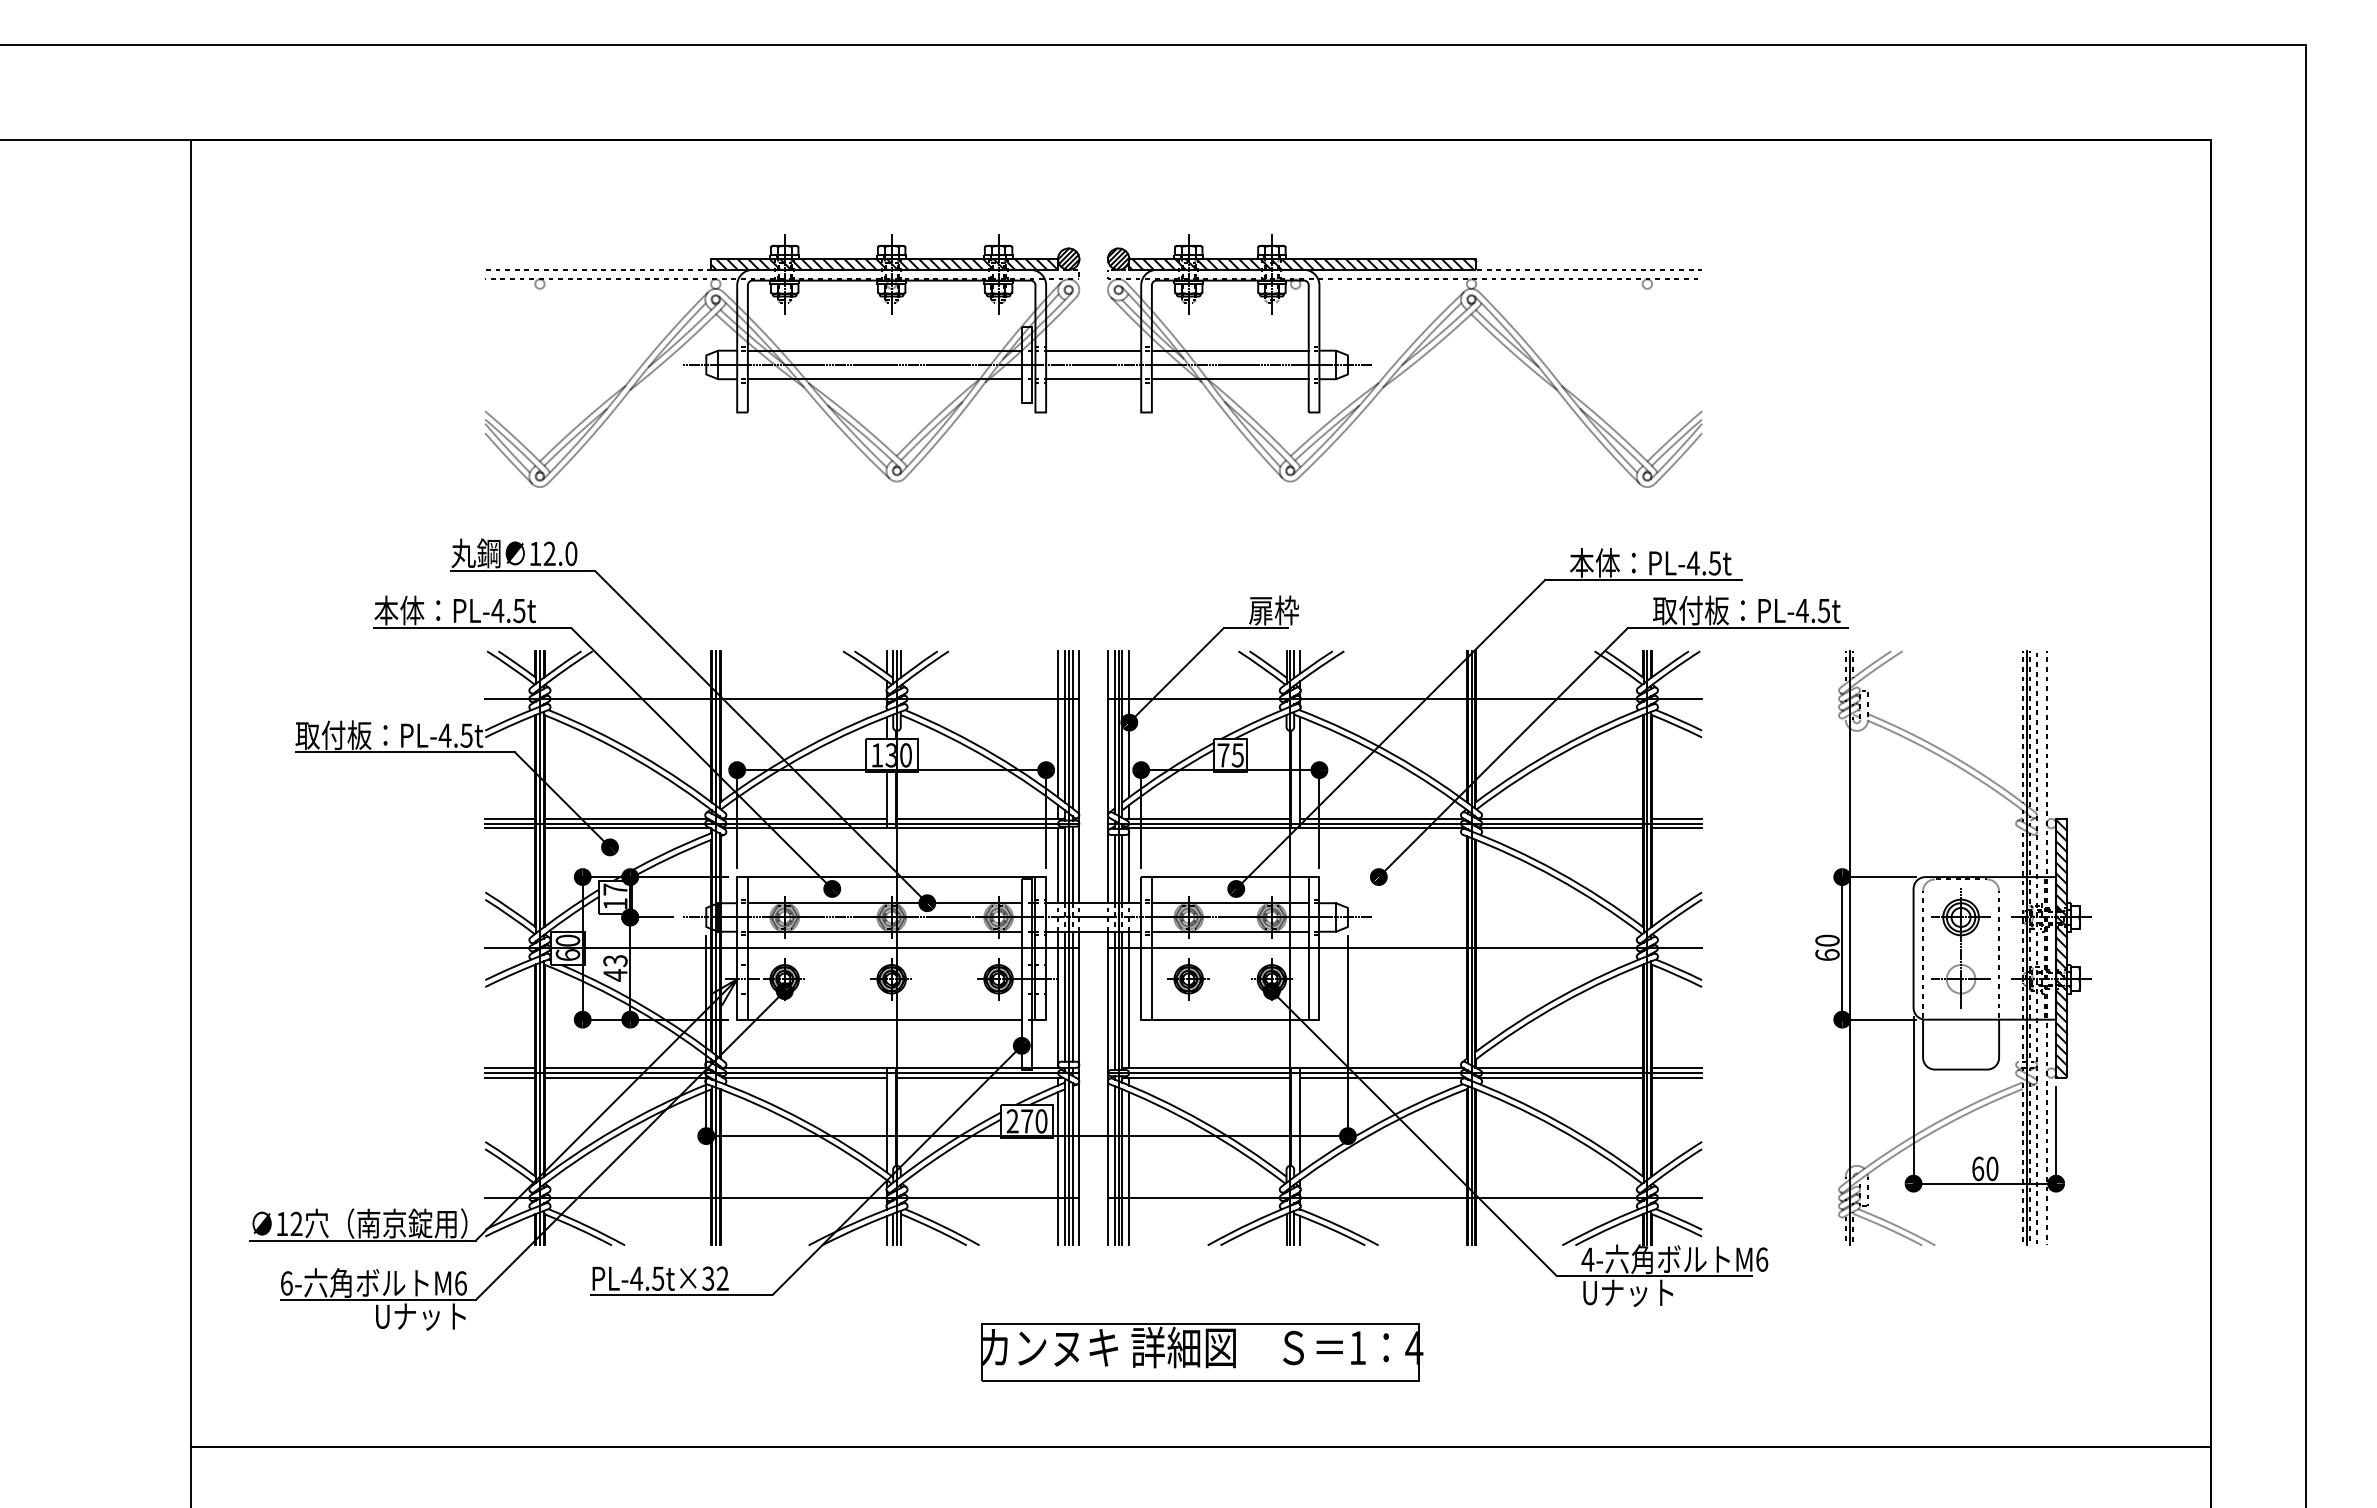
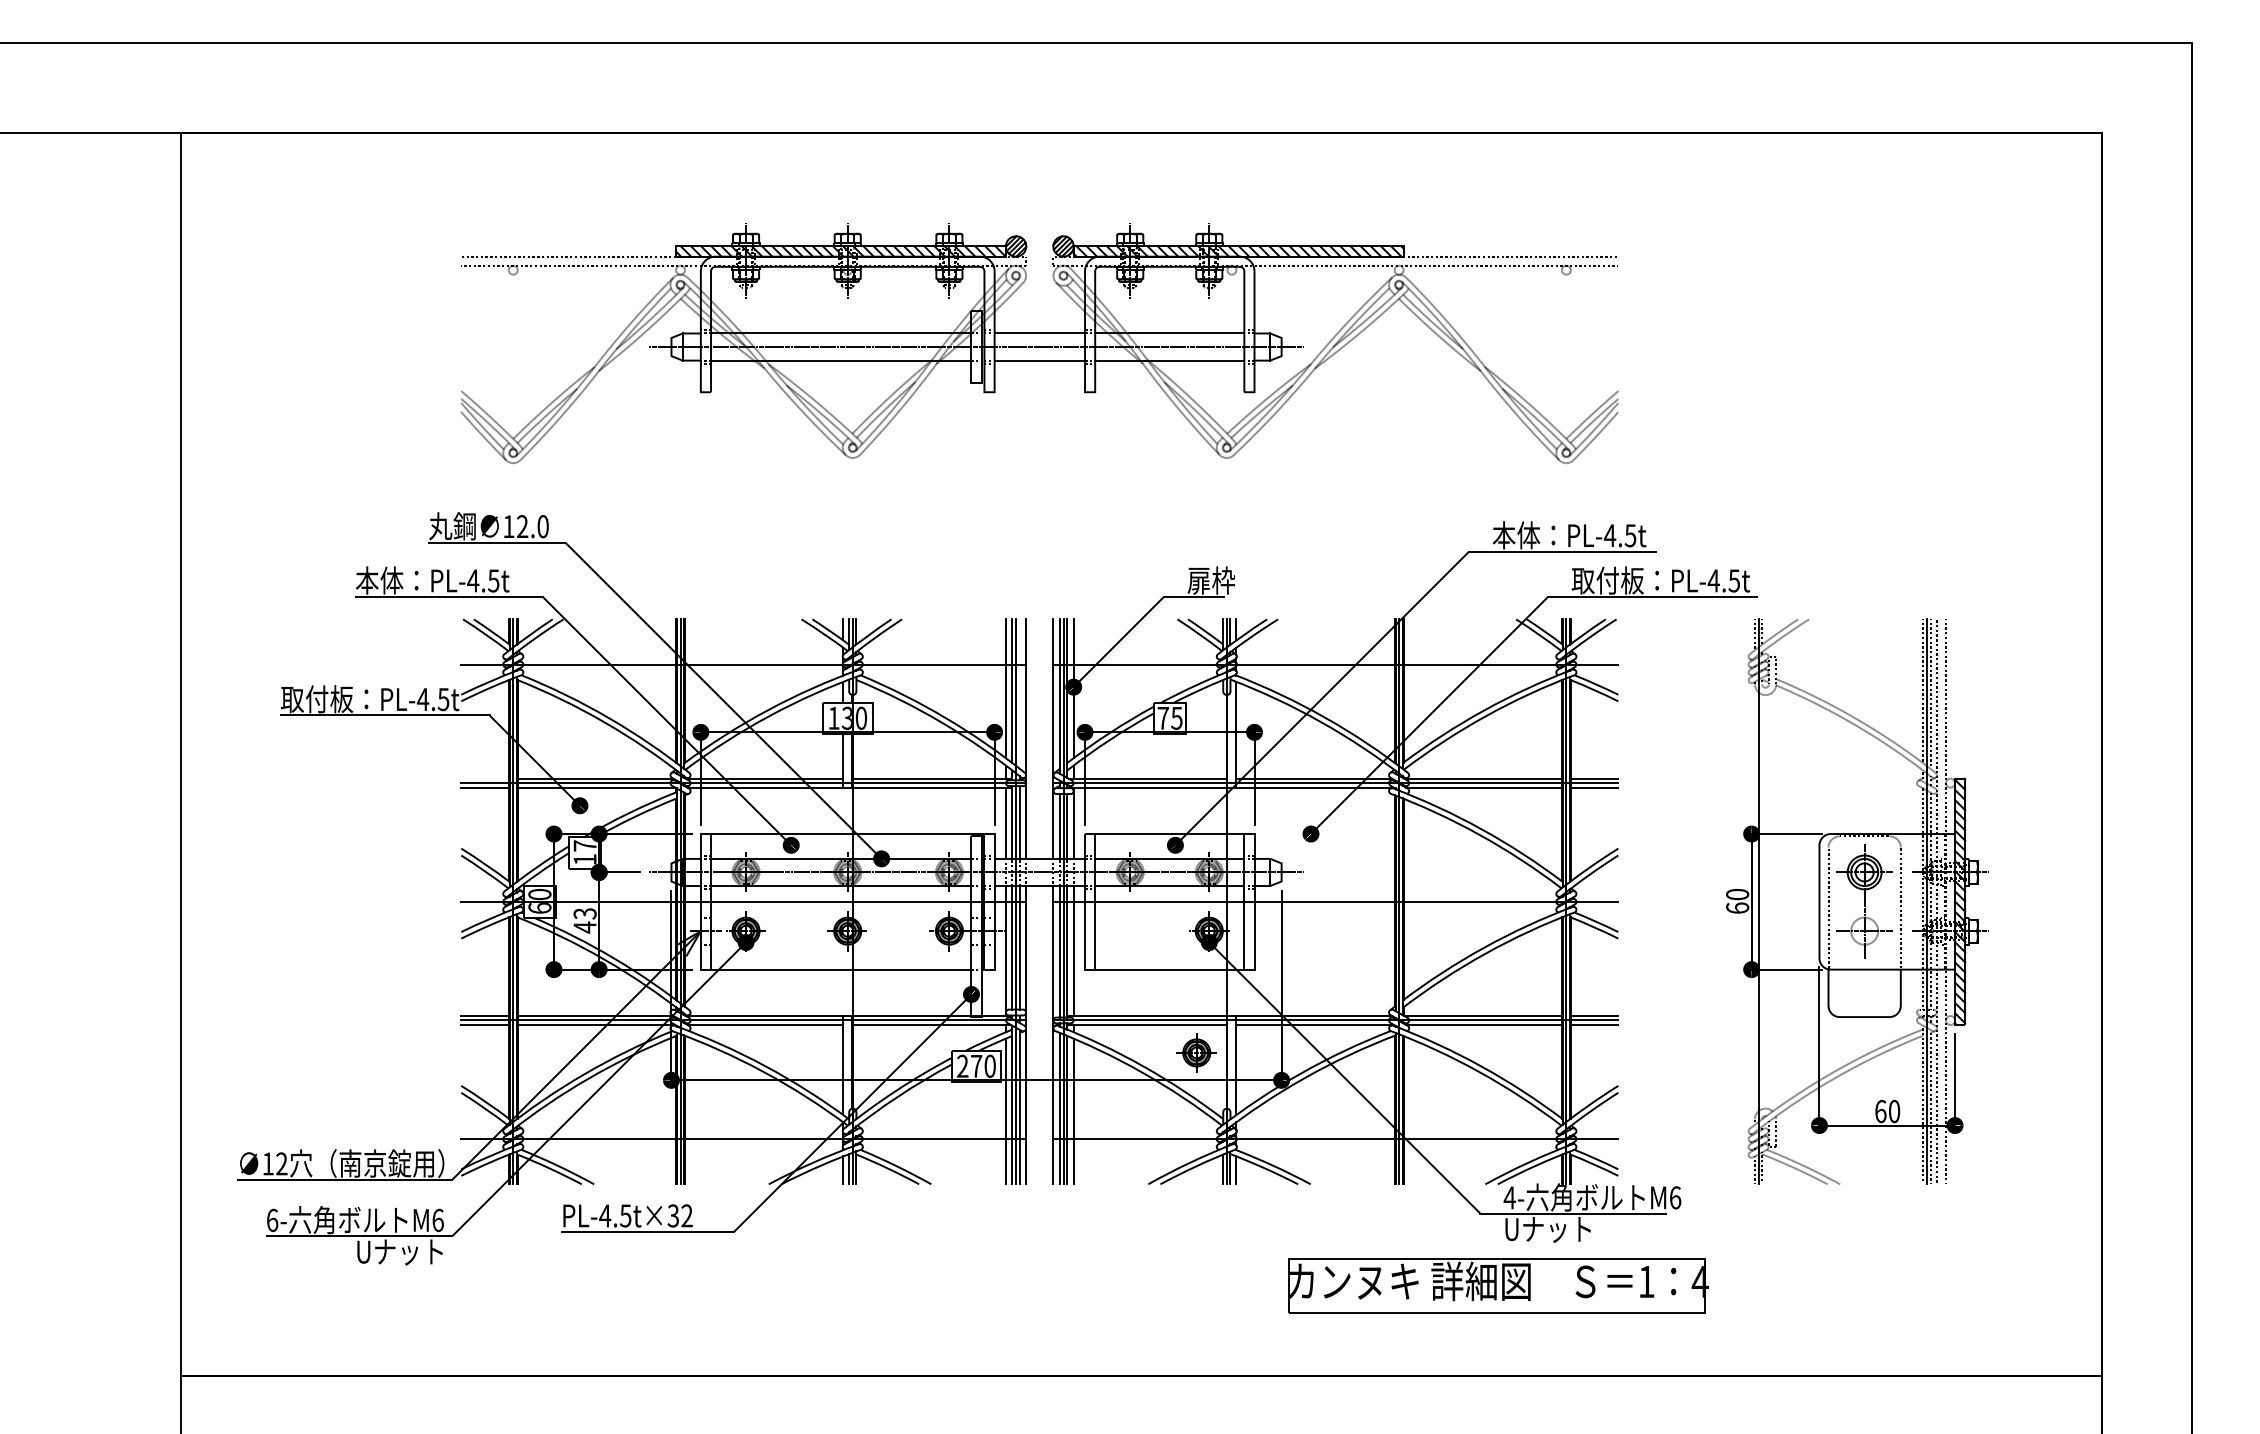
line: (1072, 729) -> (1019, 693), removed
line: (510, 818) -> (485, 778), removed
part: (1188, 979) -> (1196, 1053), moved
part: (1202, 1352) -> (1498, 1286), moved

